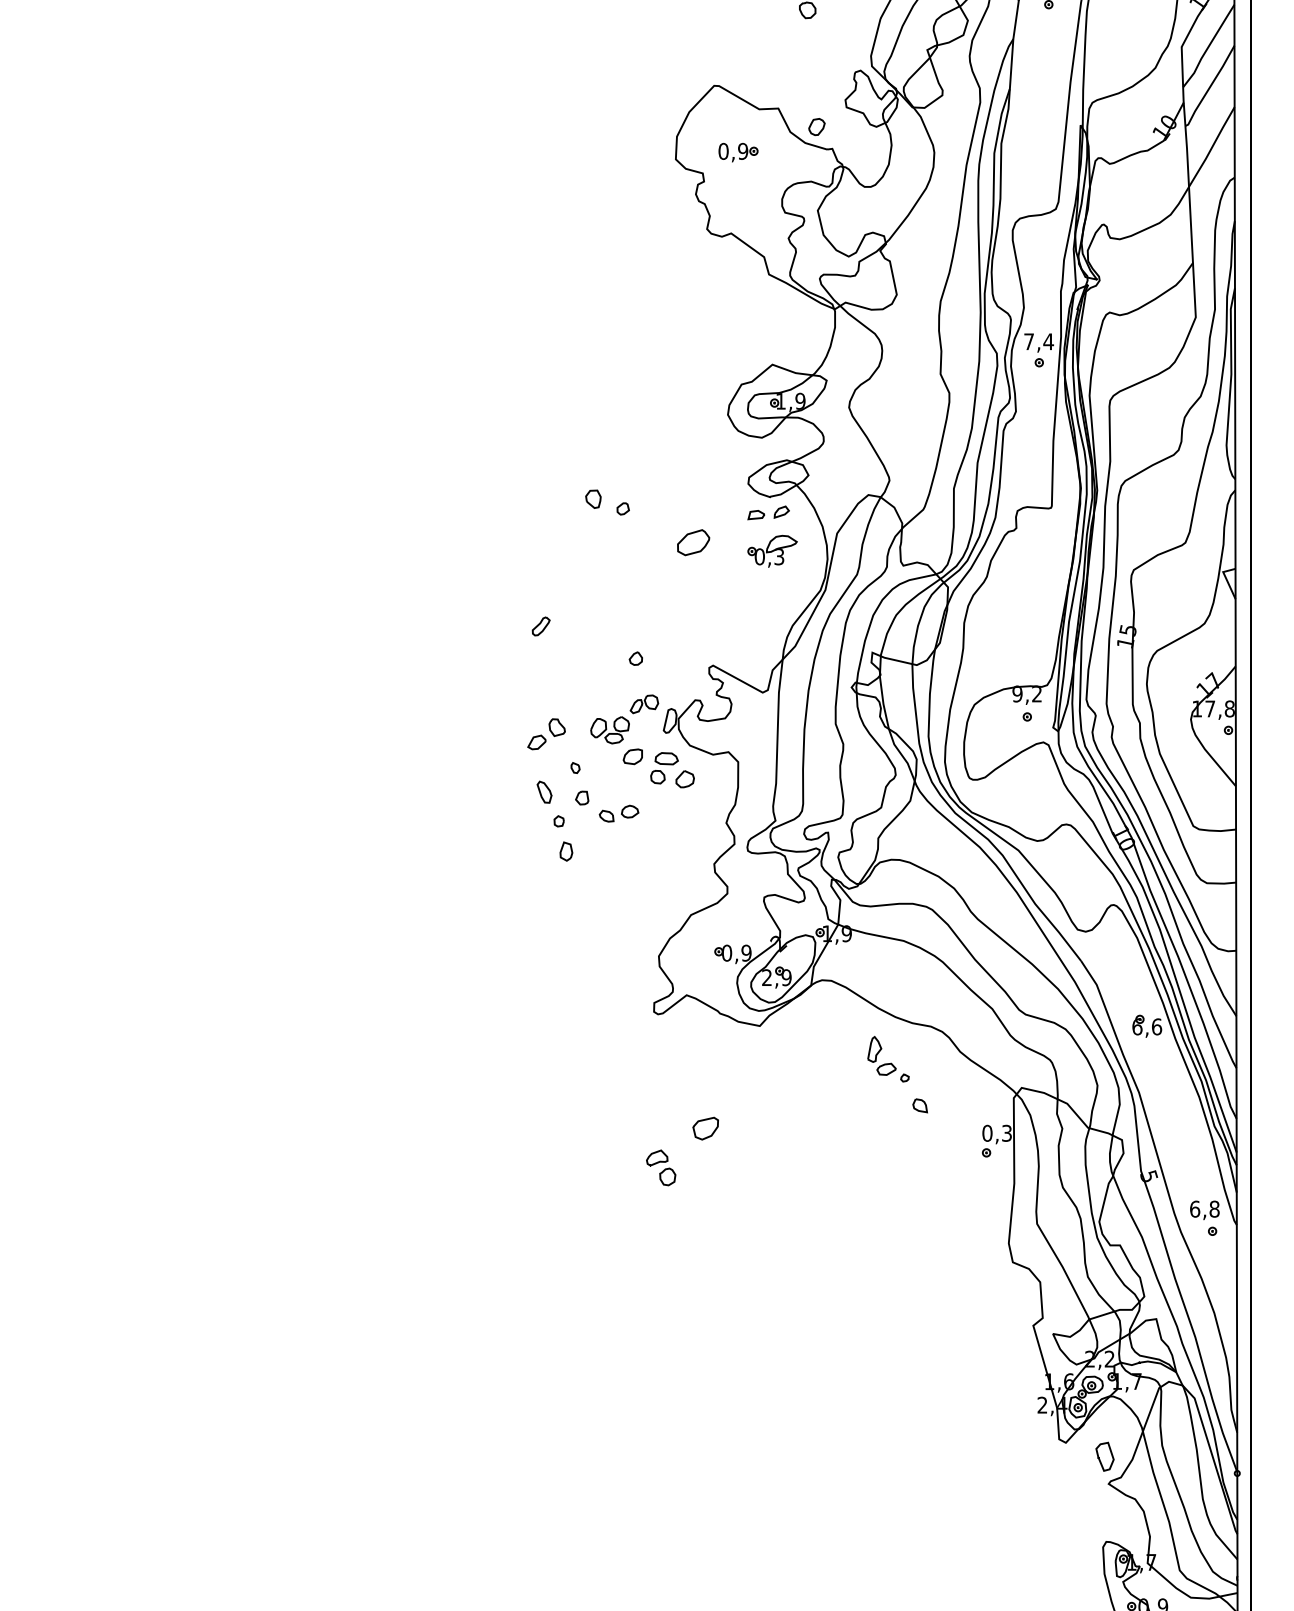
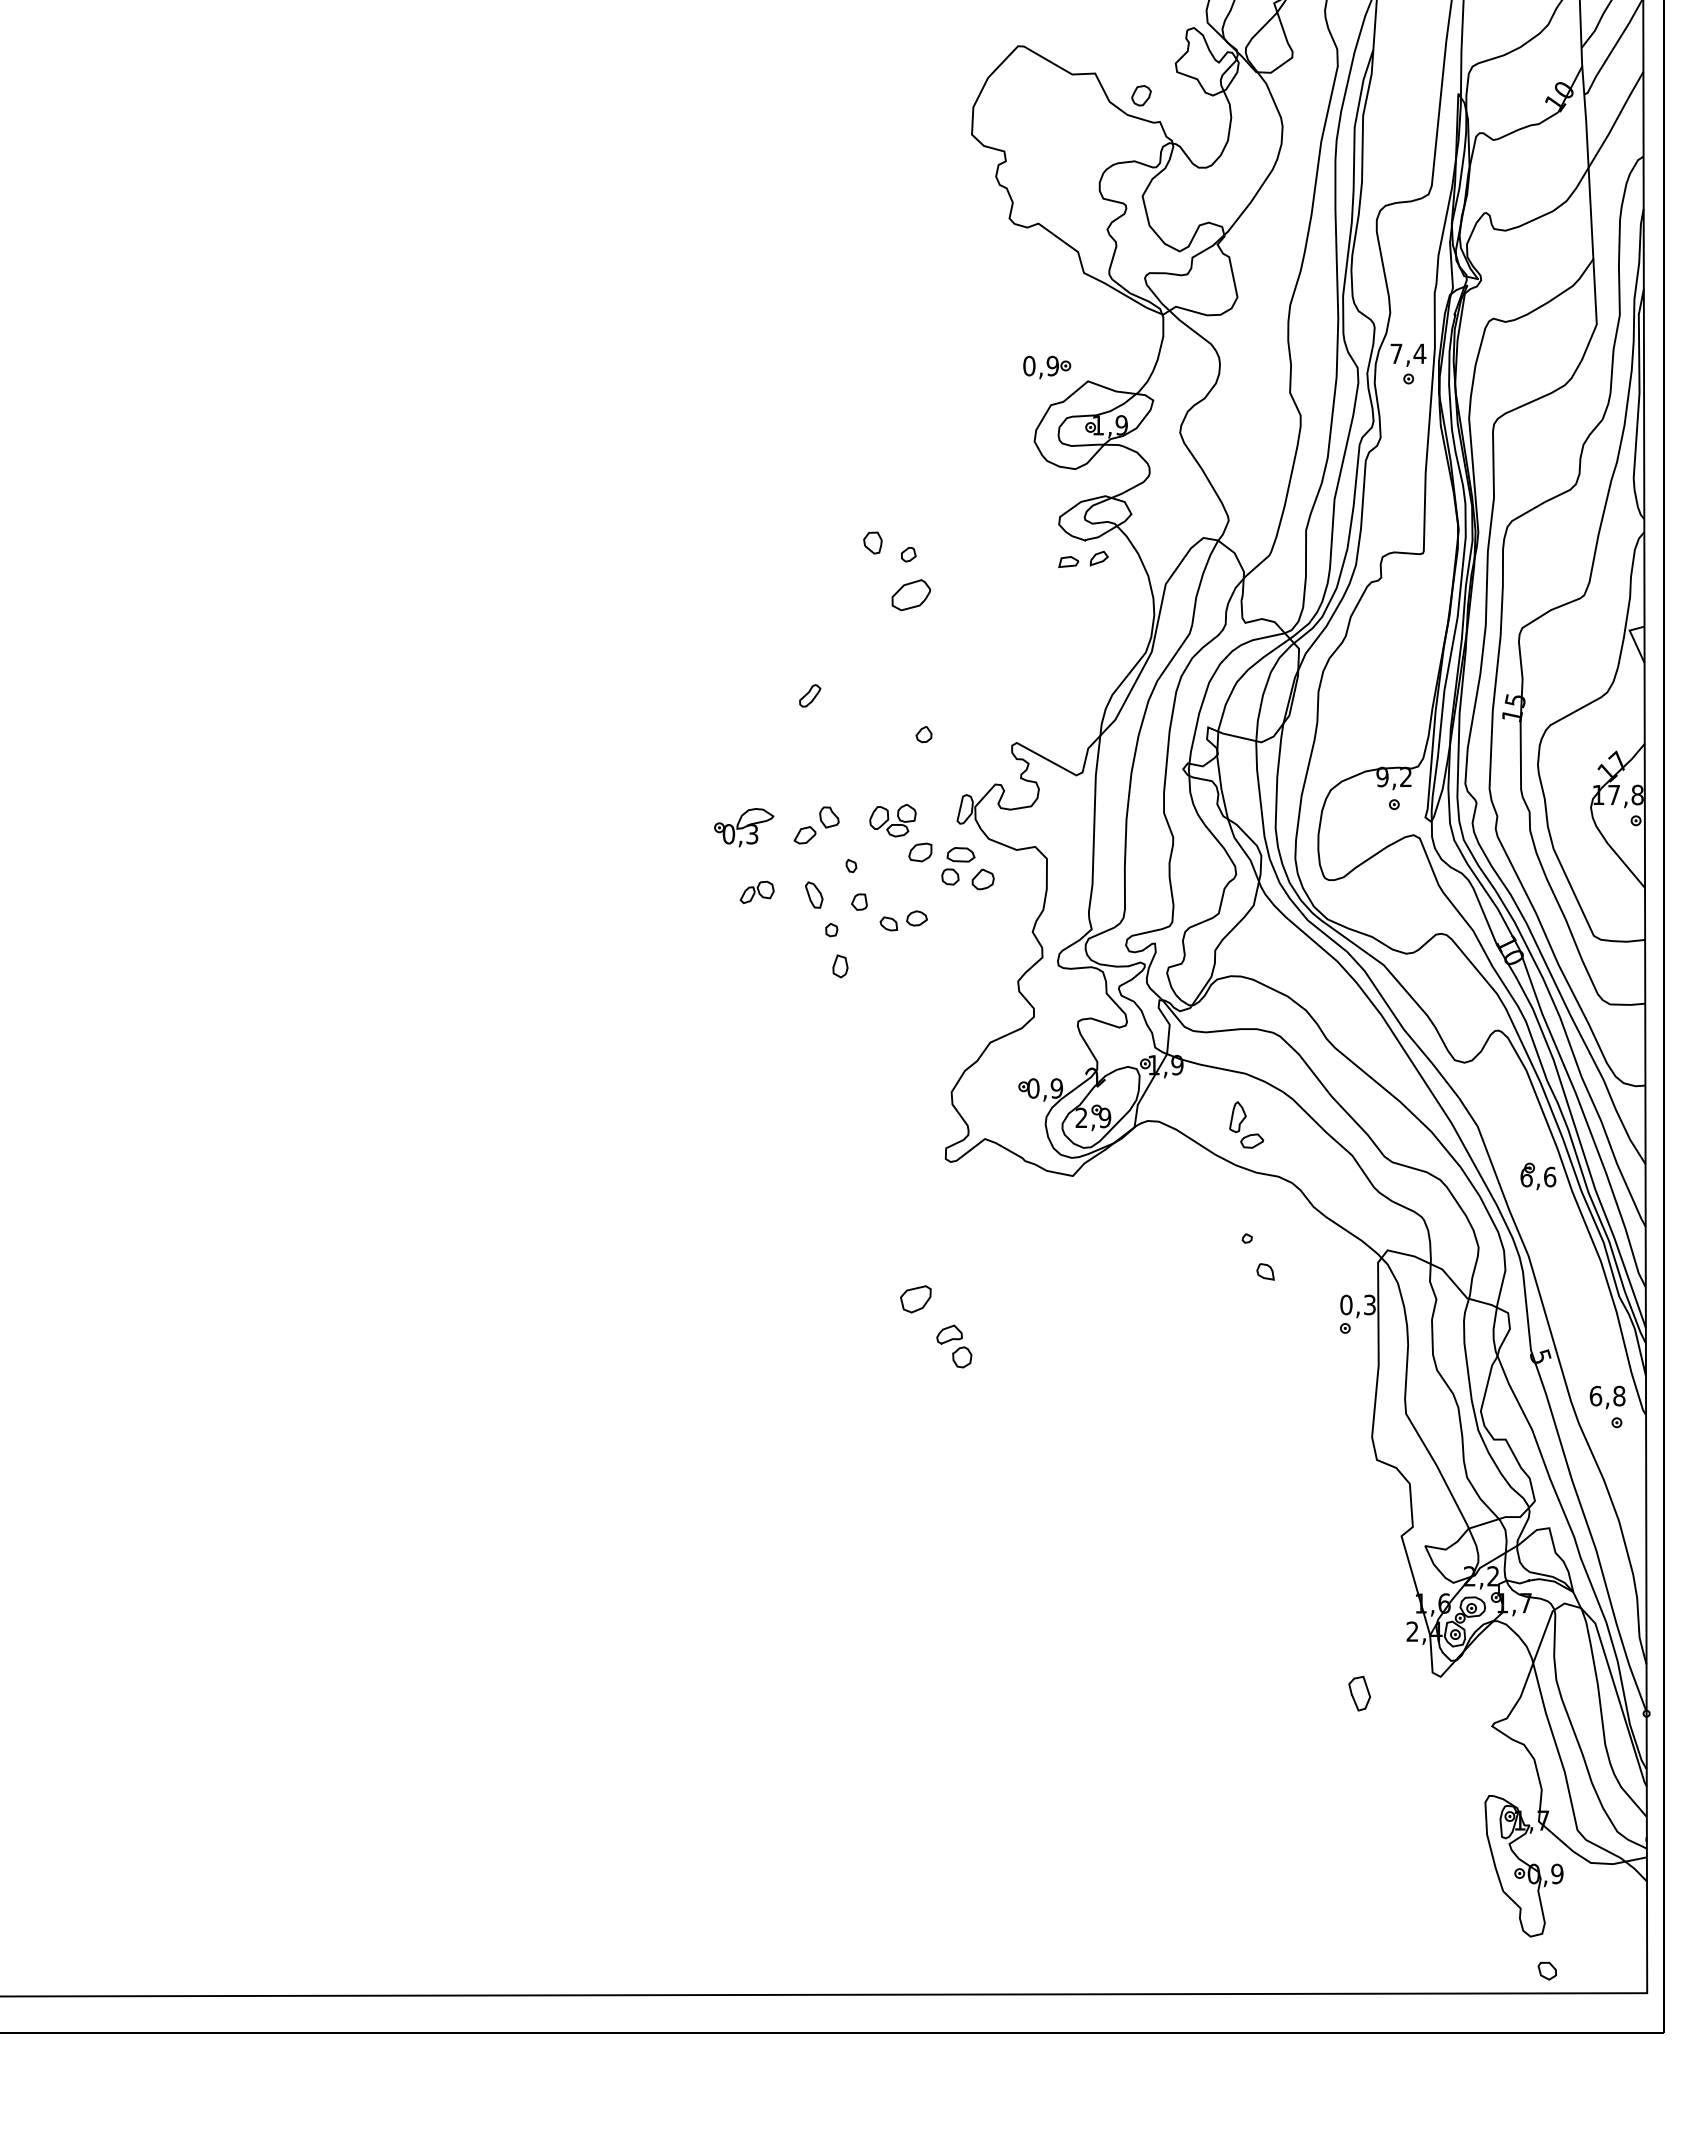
part: (738, 152) -> (1047, 367), moved
part: (692, 542) -> (910, 595), moved
part: (772, 551) -> (744, 827), moved
part: (643, 704) -> (756, 892), moved
part: (881, 1055) -> (1246, 1124), moved
part: (705, 1128) -> (915, 1299), moved
part: (1104, 1456) -> (1359, 1693), moved

